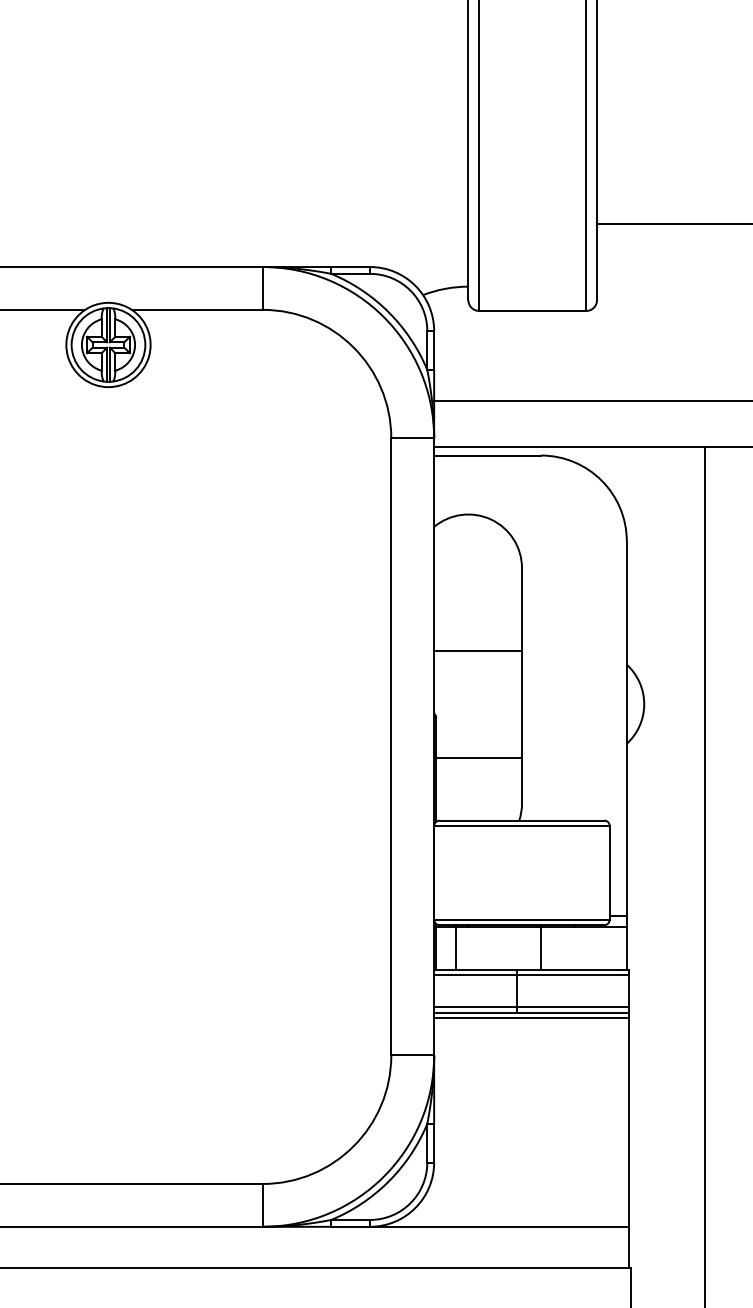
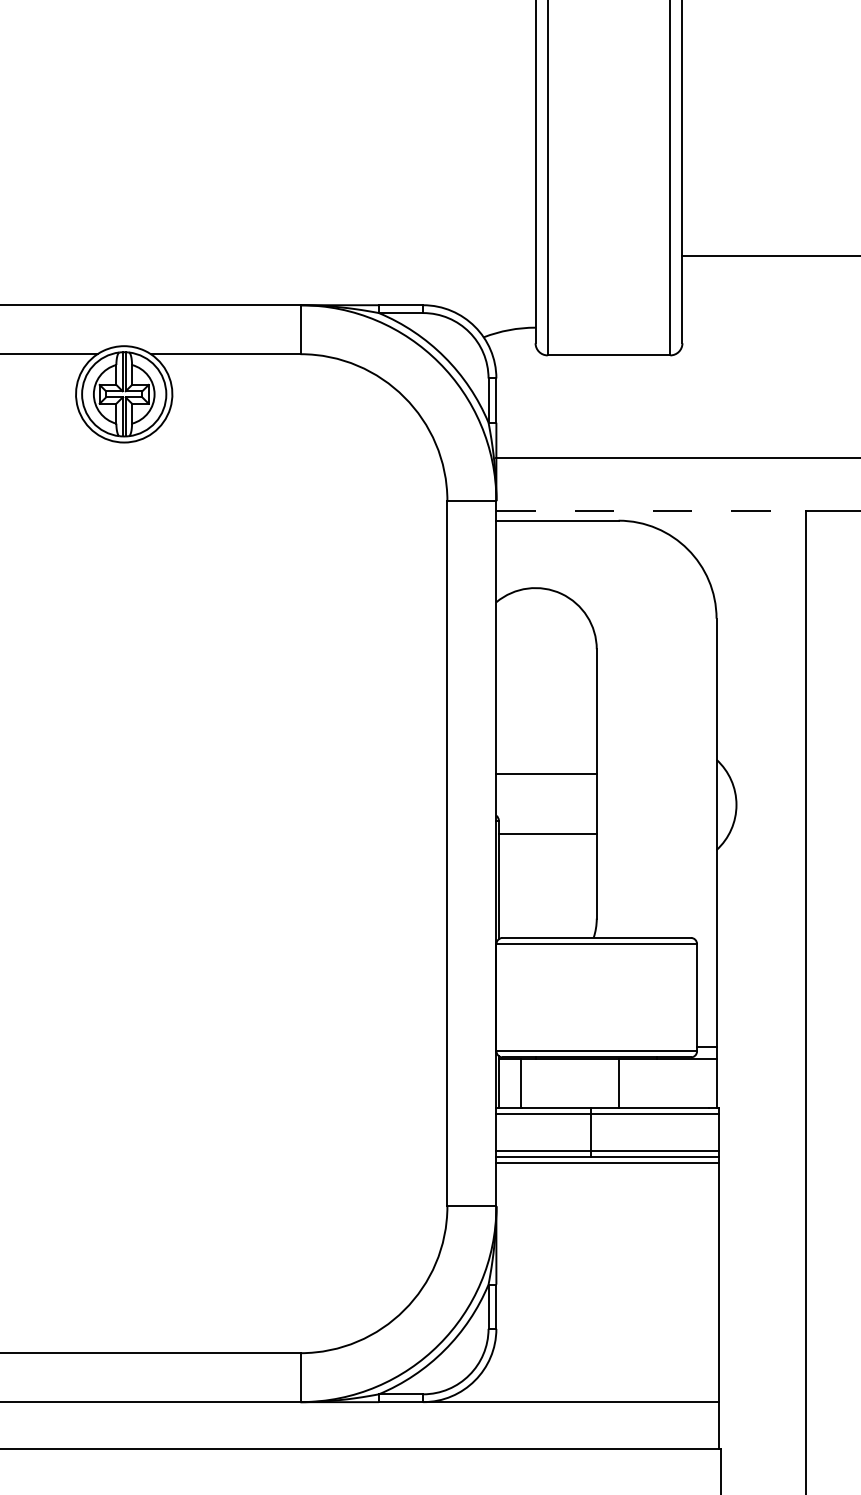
line: (569, 447) -> (651, 511), solid -> dashed
line: (478, 650) -> (546, 773), moved
line: (478, 758) -> (547, 834), moved

